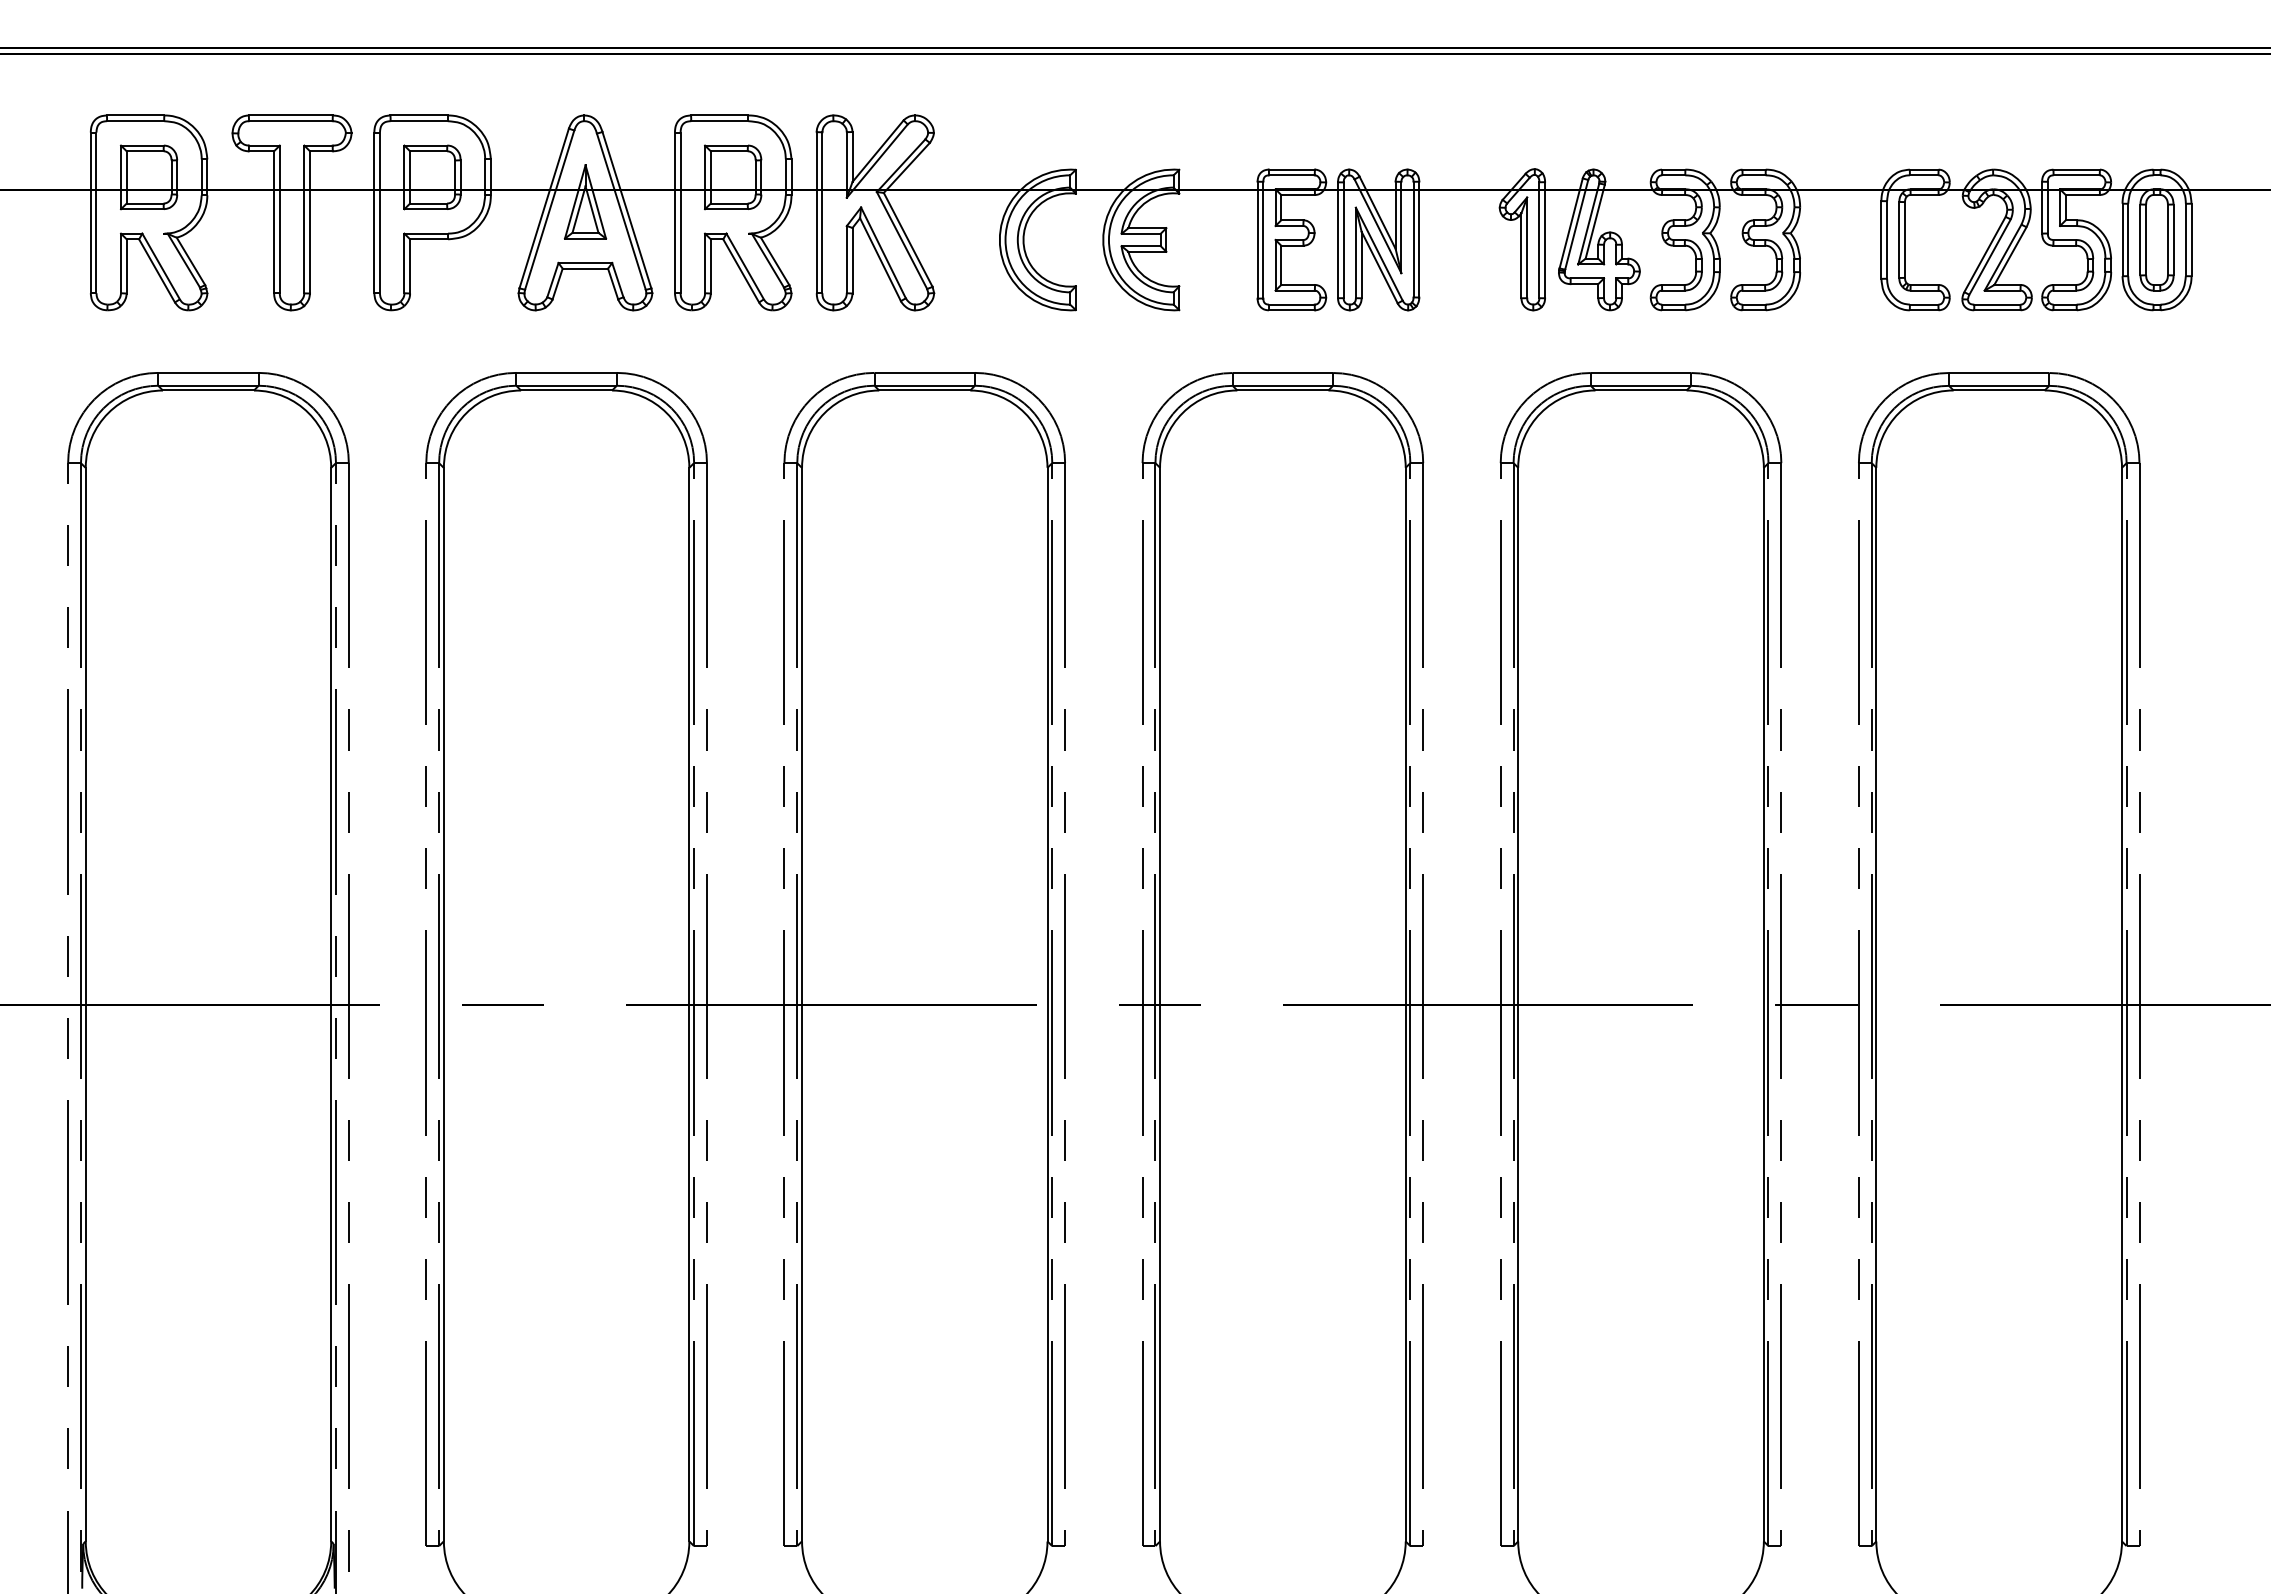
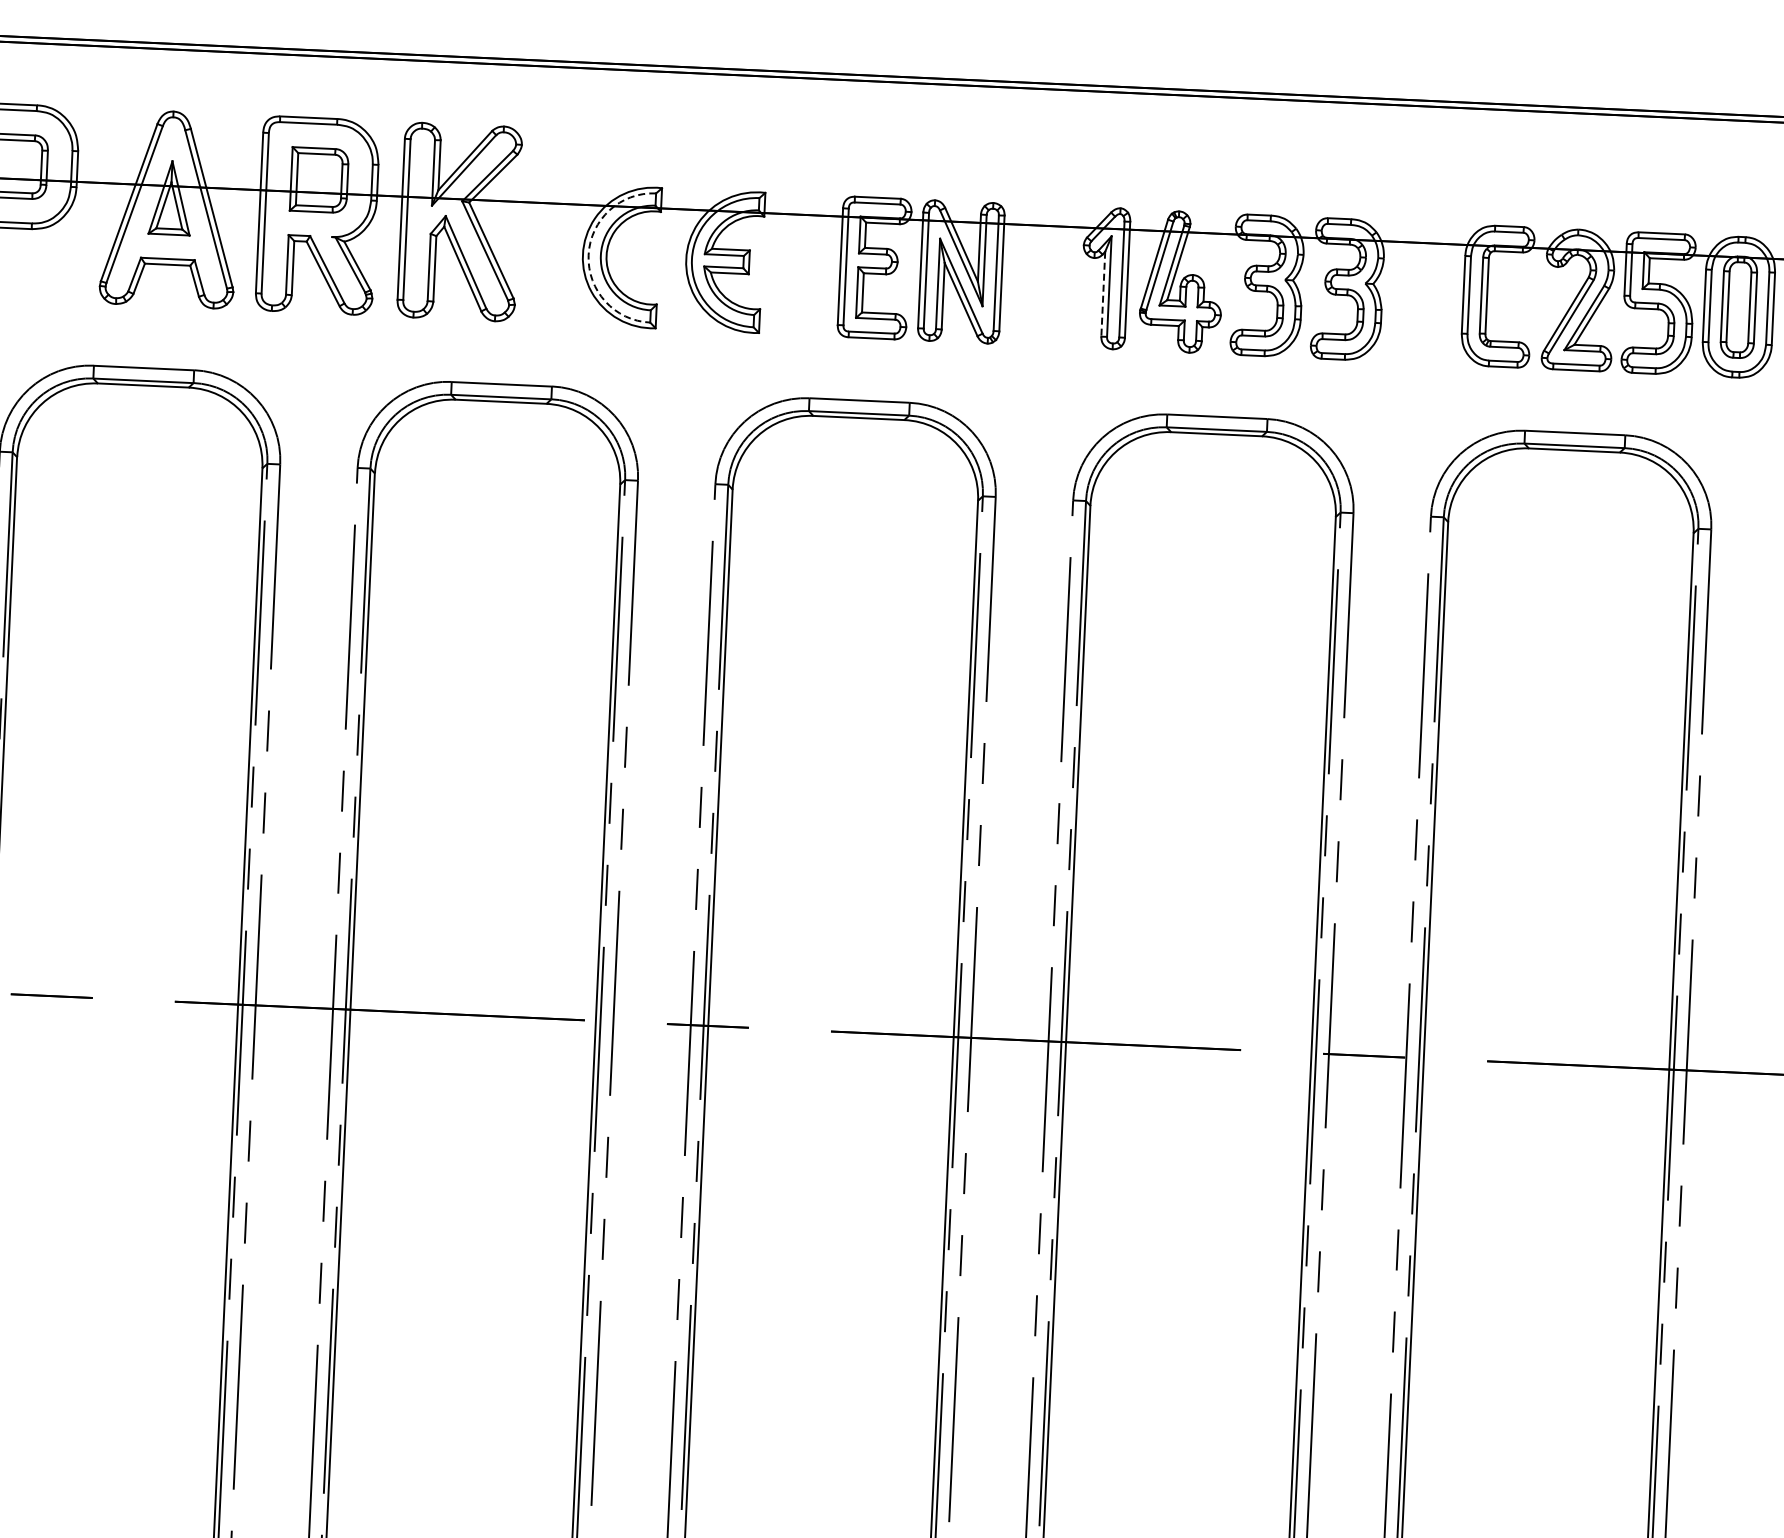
arc: (1005, 240) -> (588, 255), solid -> dashed
line: (1521, 255) -> (1103, 293), solid -> dashed

